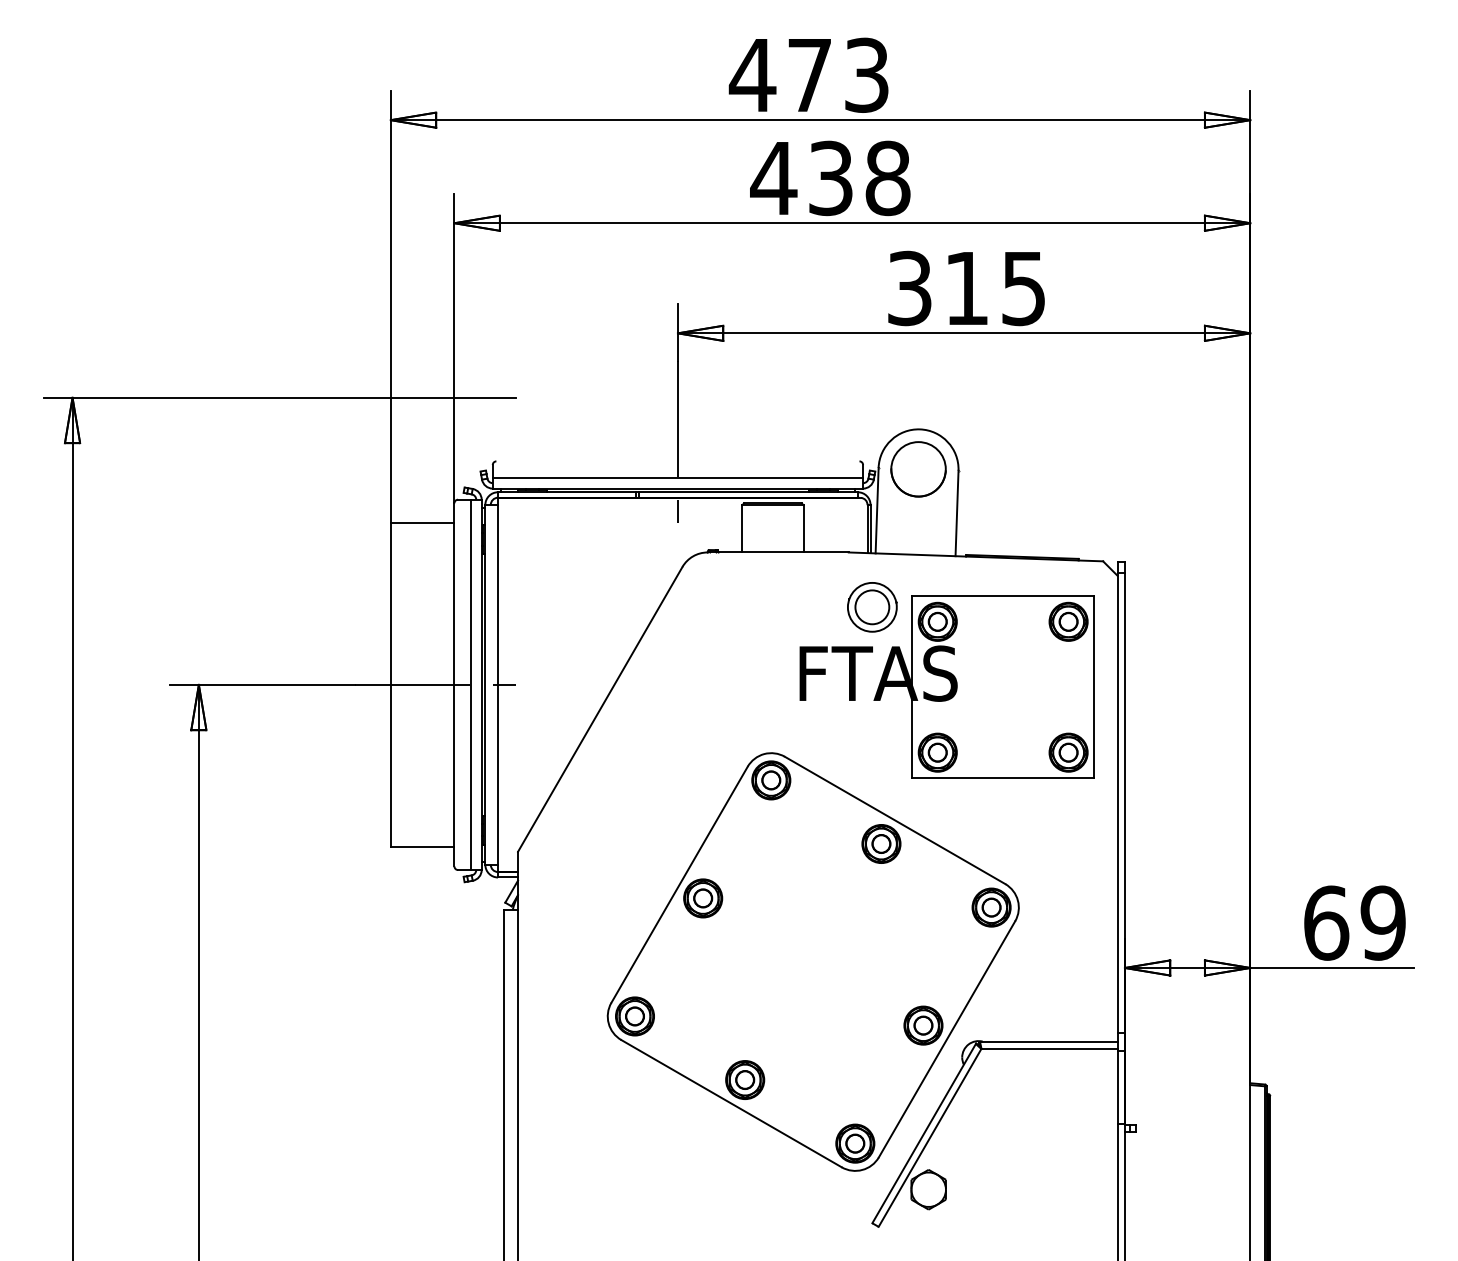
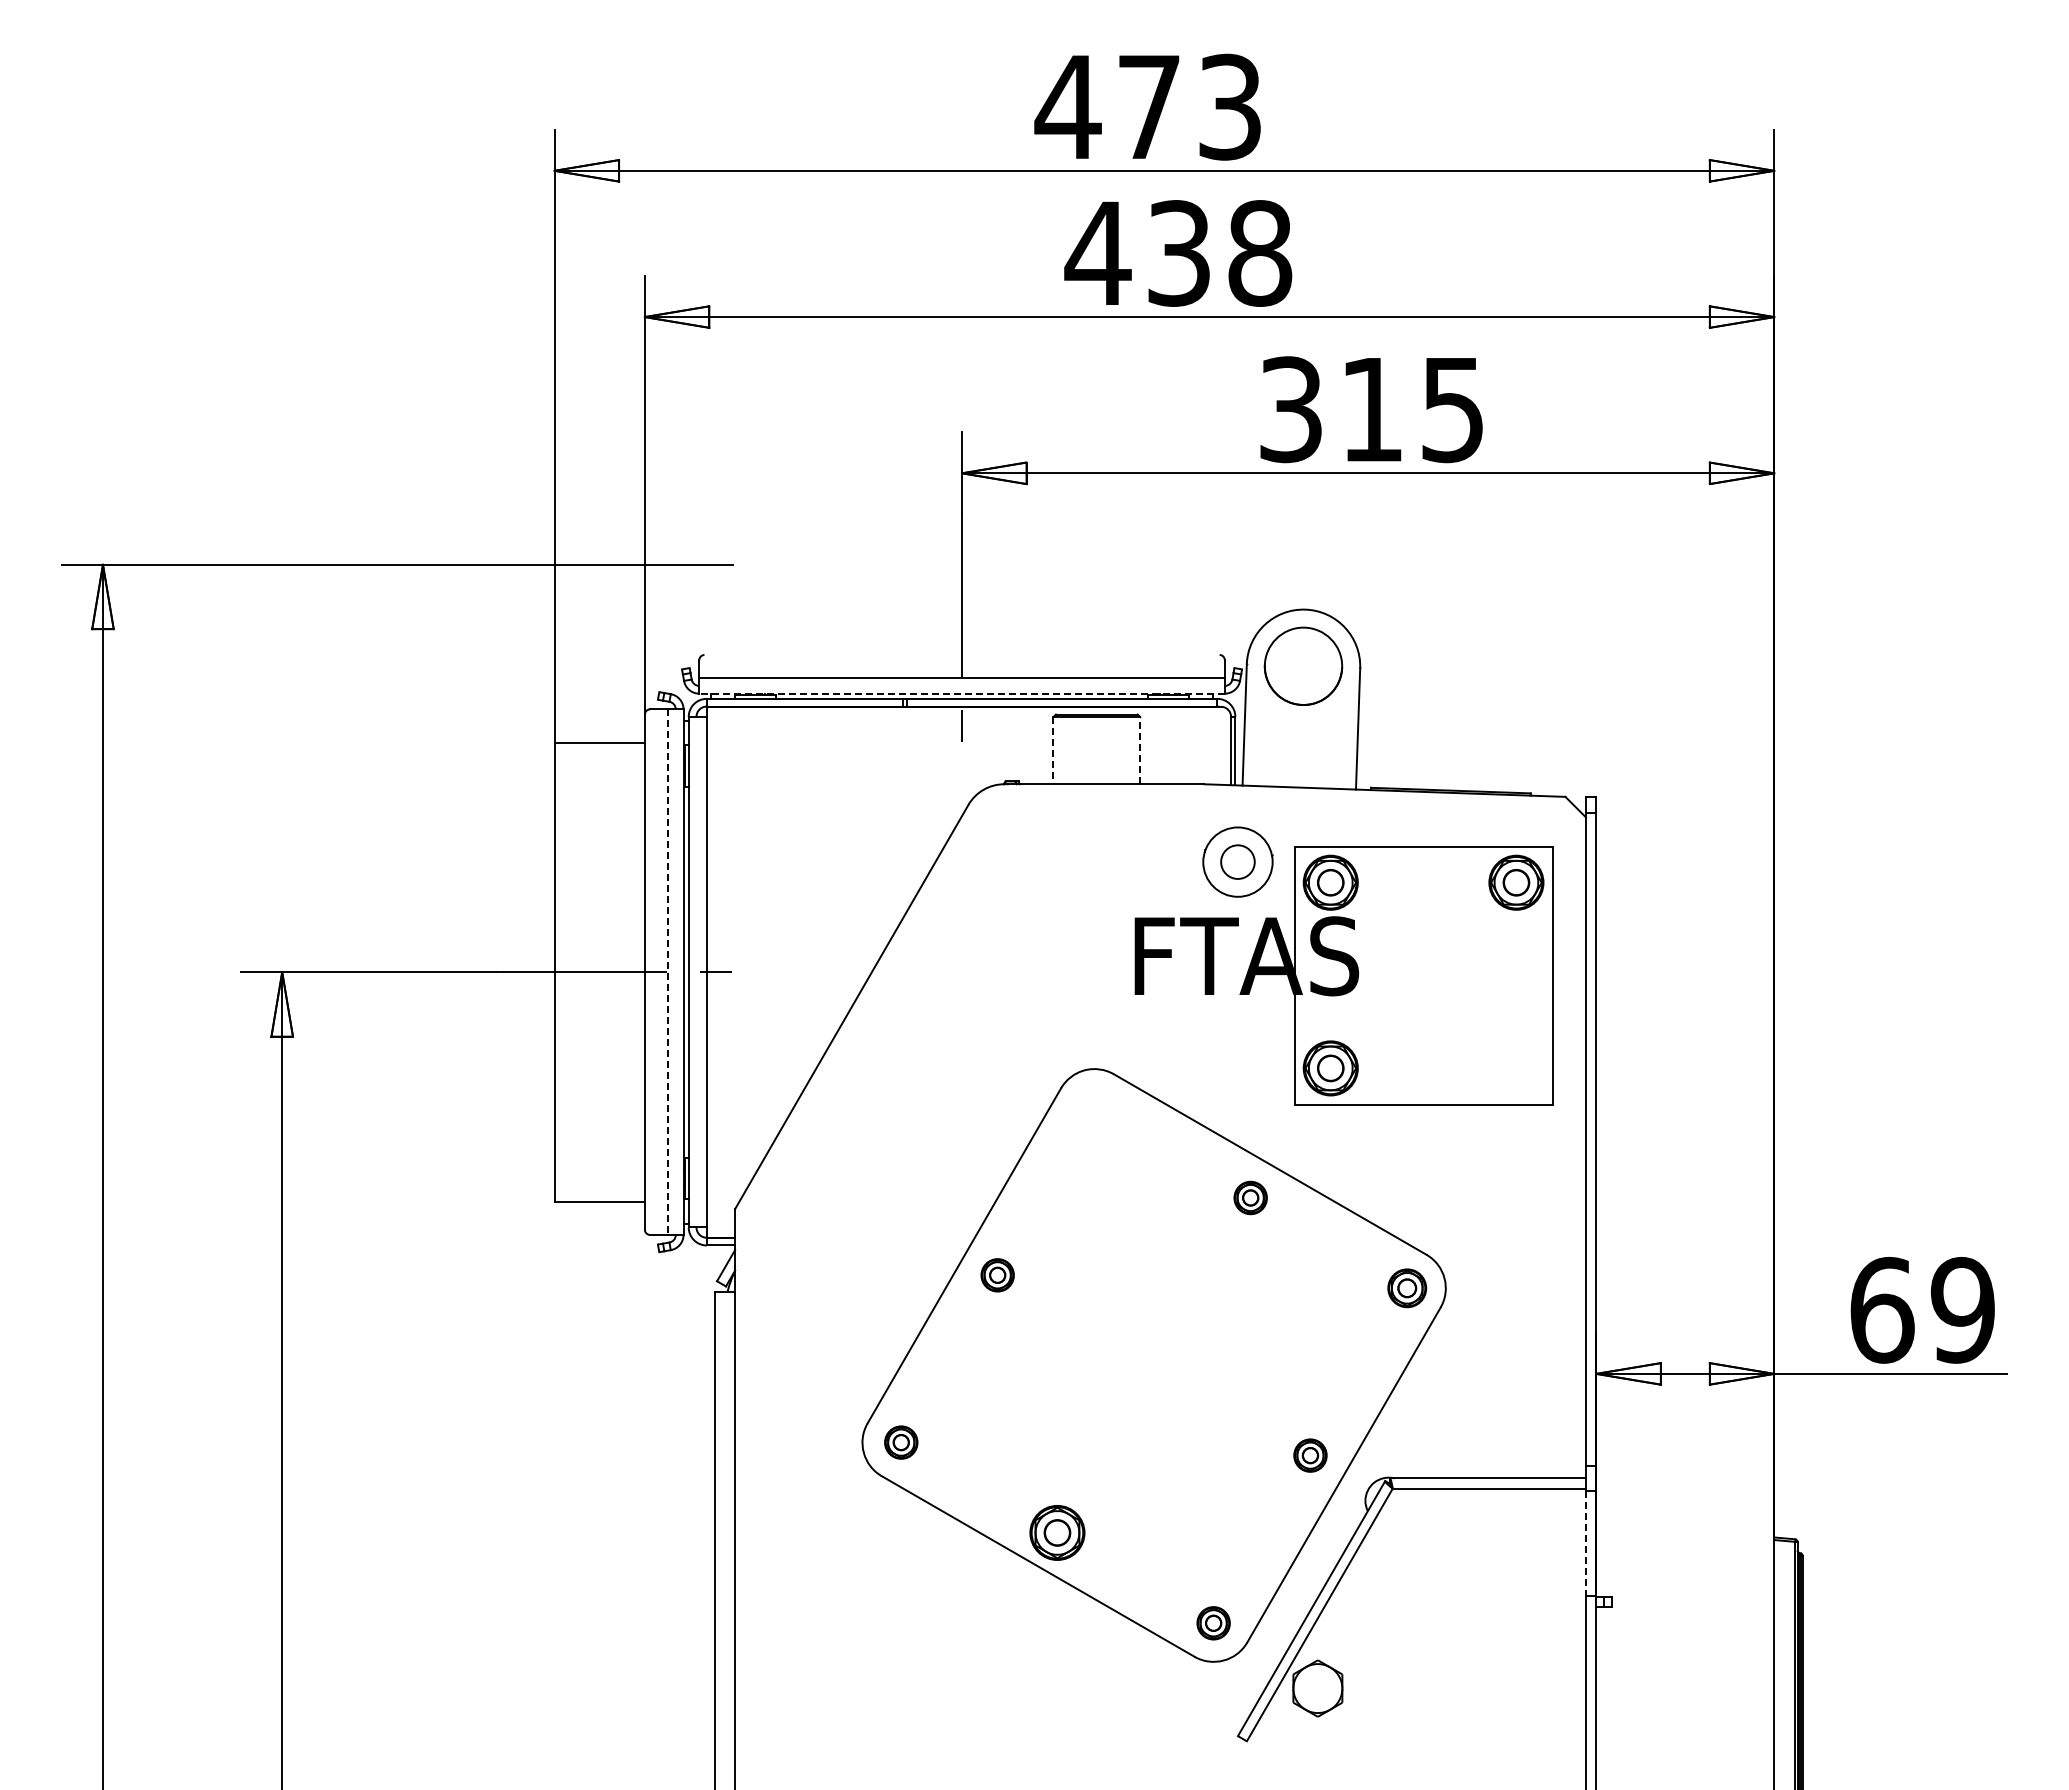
line: (678, 488) -> (962, 693), solid -> dashed
line: (742, 528) -> (1053, 750), solid -> dashed
line: (803, 528) -> (1140, 750), solid -> dashed
circle: (872, 607) -> (1237, 862), size x0.7
line: (471, 685) -> (668, 972), solid -> dashed
part: (1068, 752) -> (1516, 1068), removed
part: (771, 780) -> (1094, 1107), removed
part: (881, 843) -> (1250, 1197), size x0.6
part: (702, 898) -> (997, 1275), size x0.6
part: (991, 907) -> (1407, 1288), size x0.7
part: (635, 1016) -> (901, 1442), size x0.6
part: (923, 1025) -> (1310, 1455), size x0.6
line: (1117, 1088) -> (1586, 1544), solid -> dashed
part: (855, 1143) -> (1213, 1623), size x0.6

